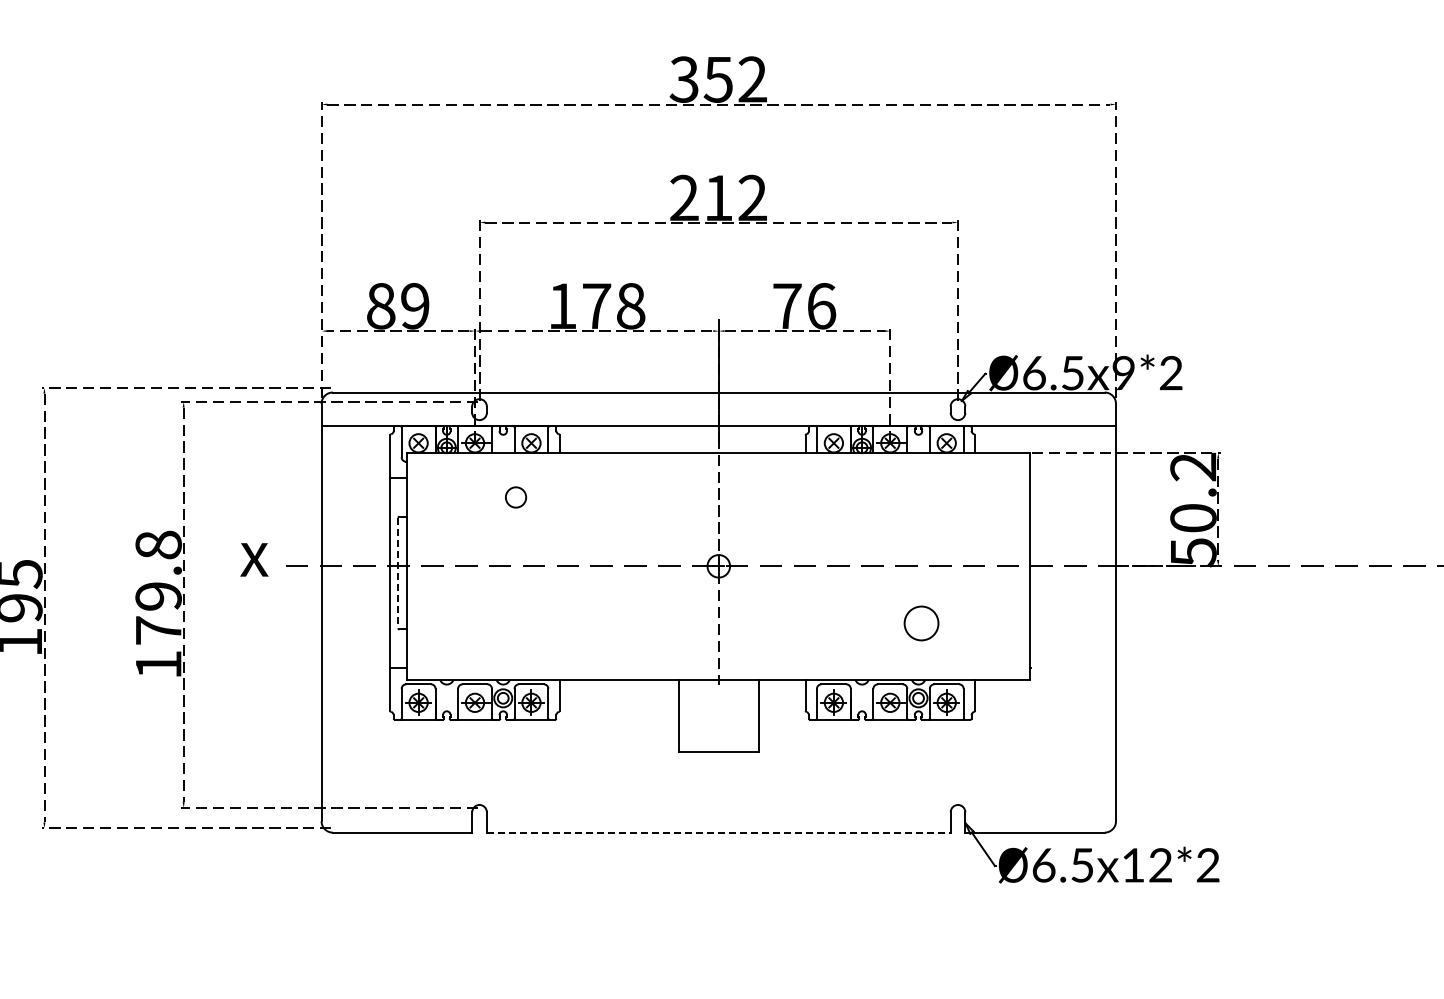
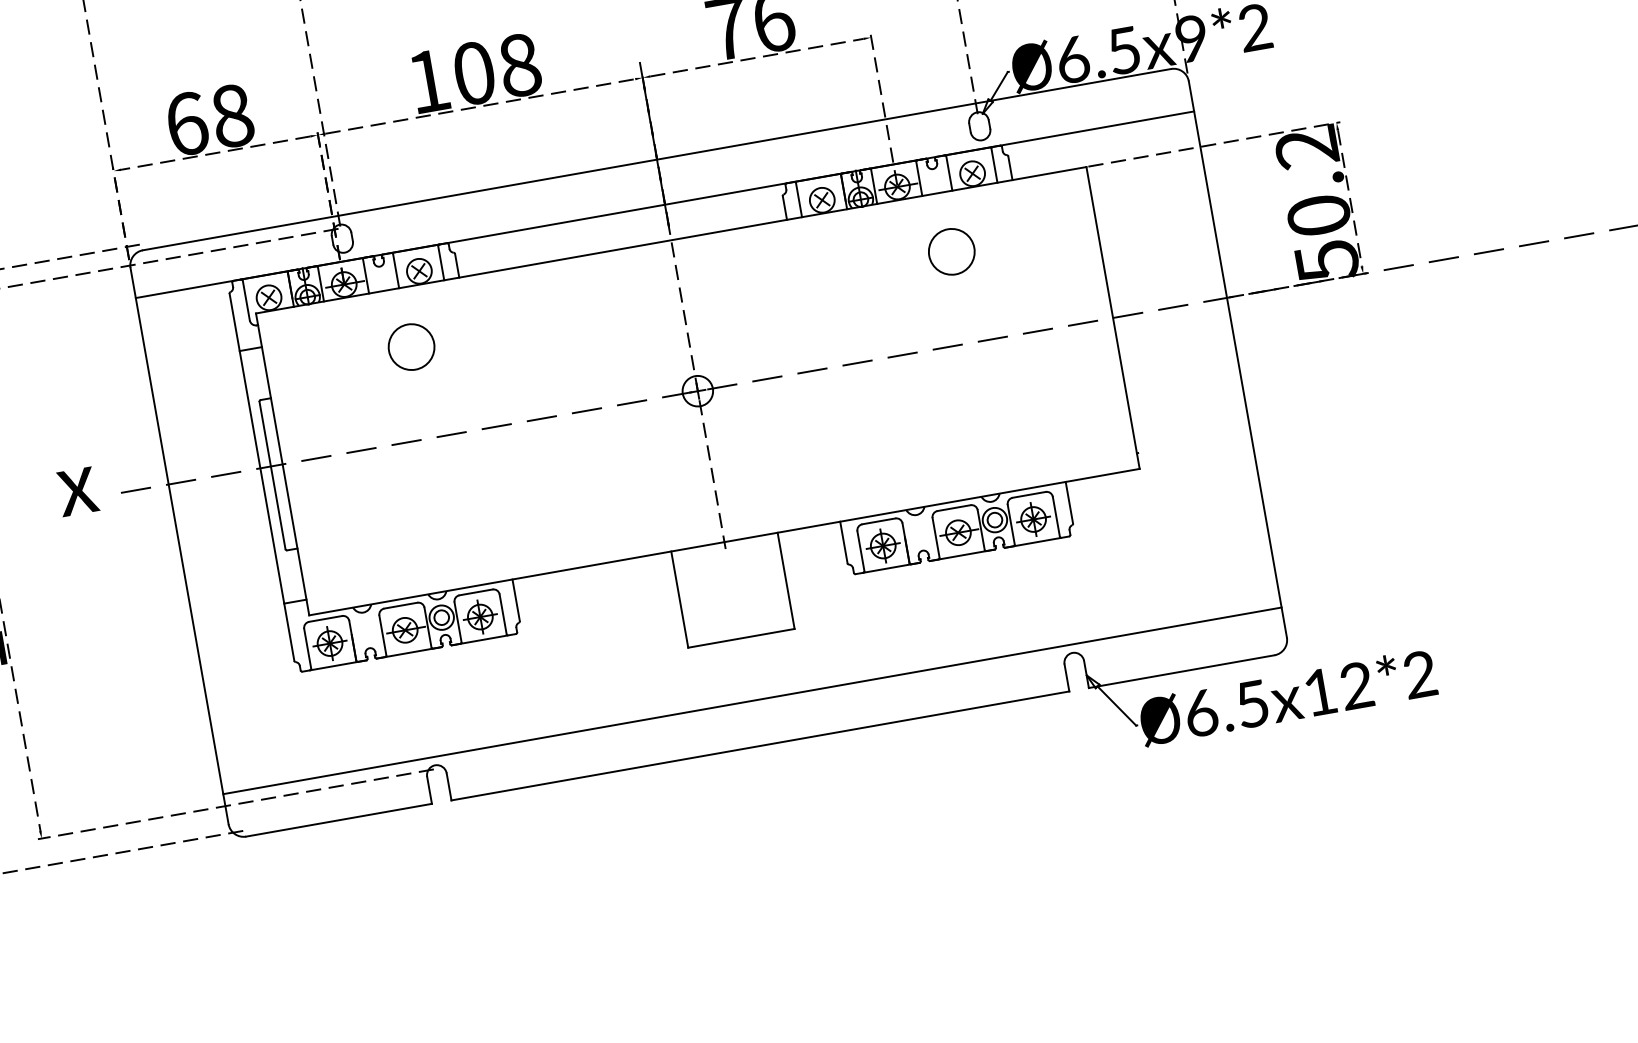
text: (398, 306) -> (210, 120), 89 -> 68
text: (597, 306) -> (475, 73), 178 -> 108
circle: (515, 497) -> (410, 347), size x1.67
line: (398, 573) -> (272, 475), dashed -> solid
circle: (921, 623) -> (951, 251), moved
line: (718, 798) -> (752, 700), added
line: (718, 832) -> (759, 745), dashed -> solid

